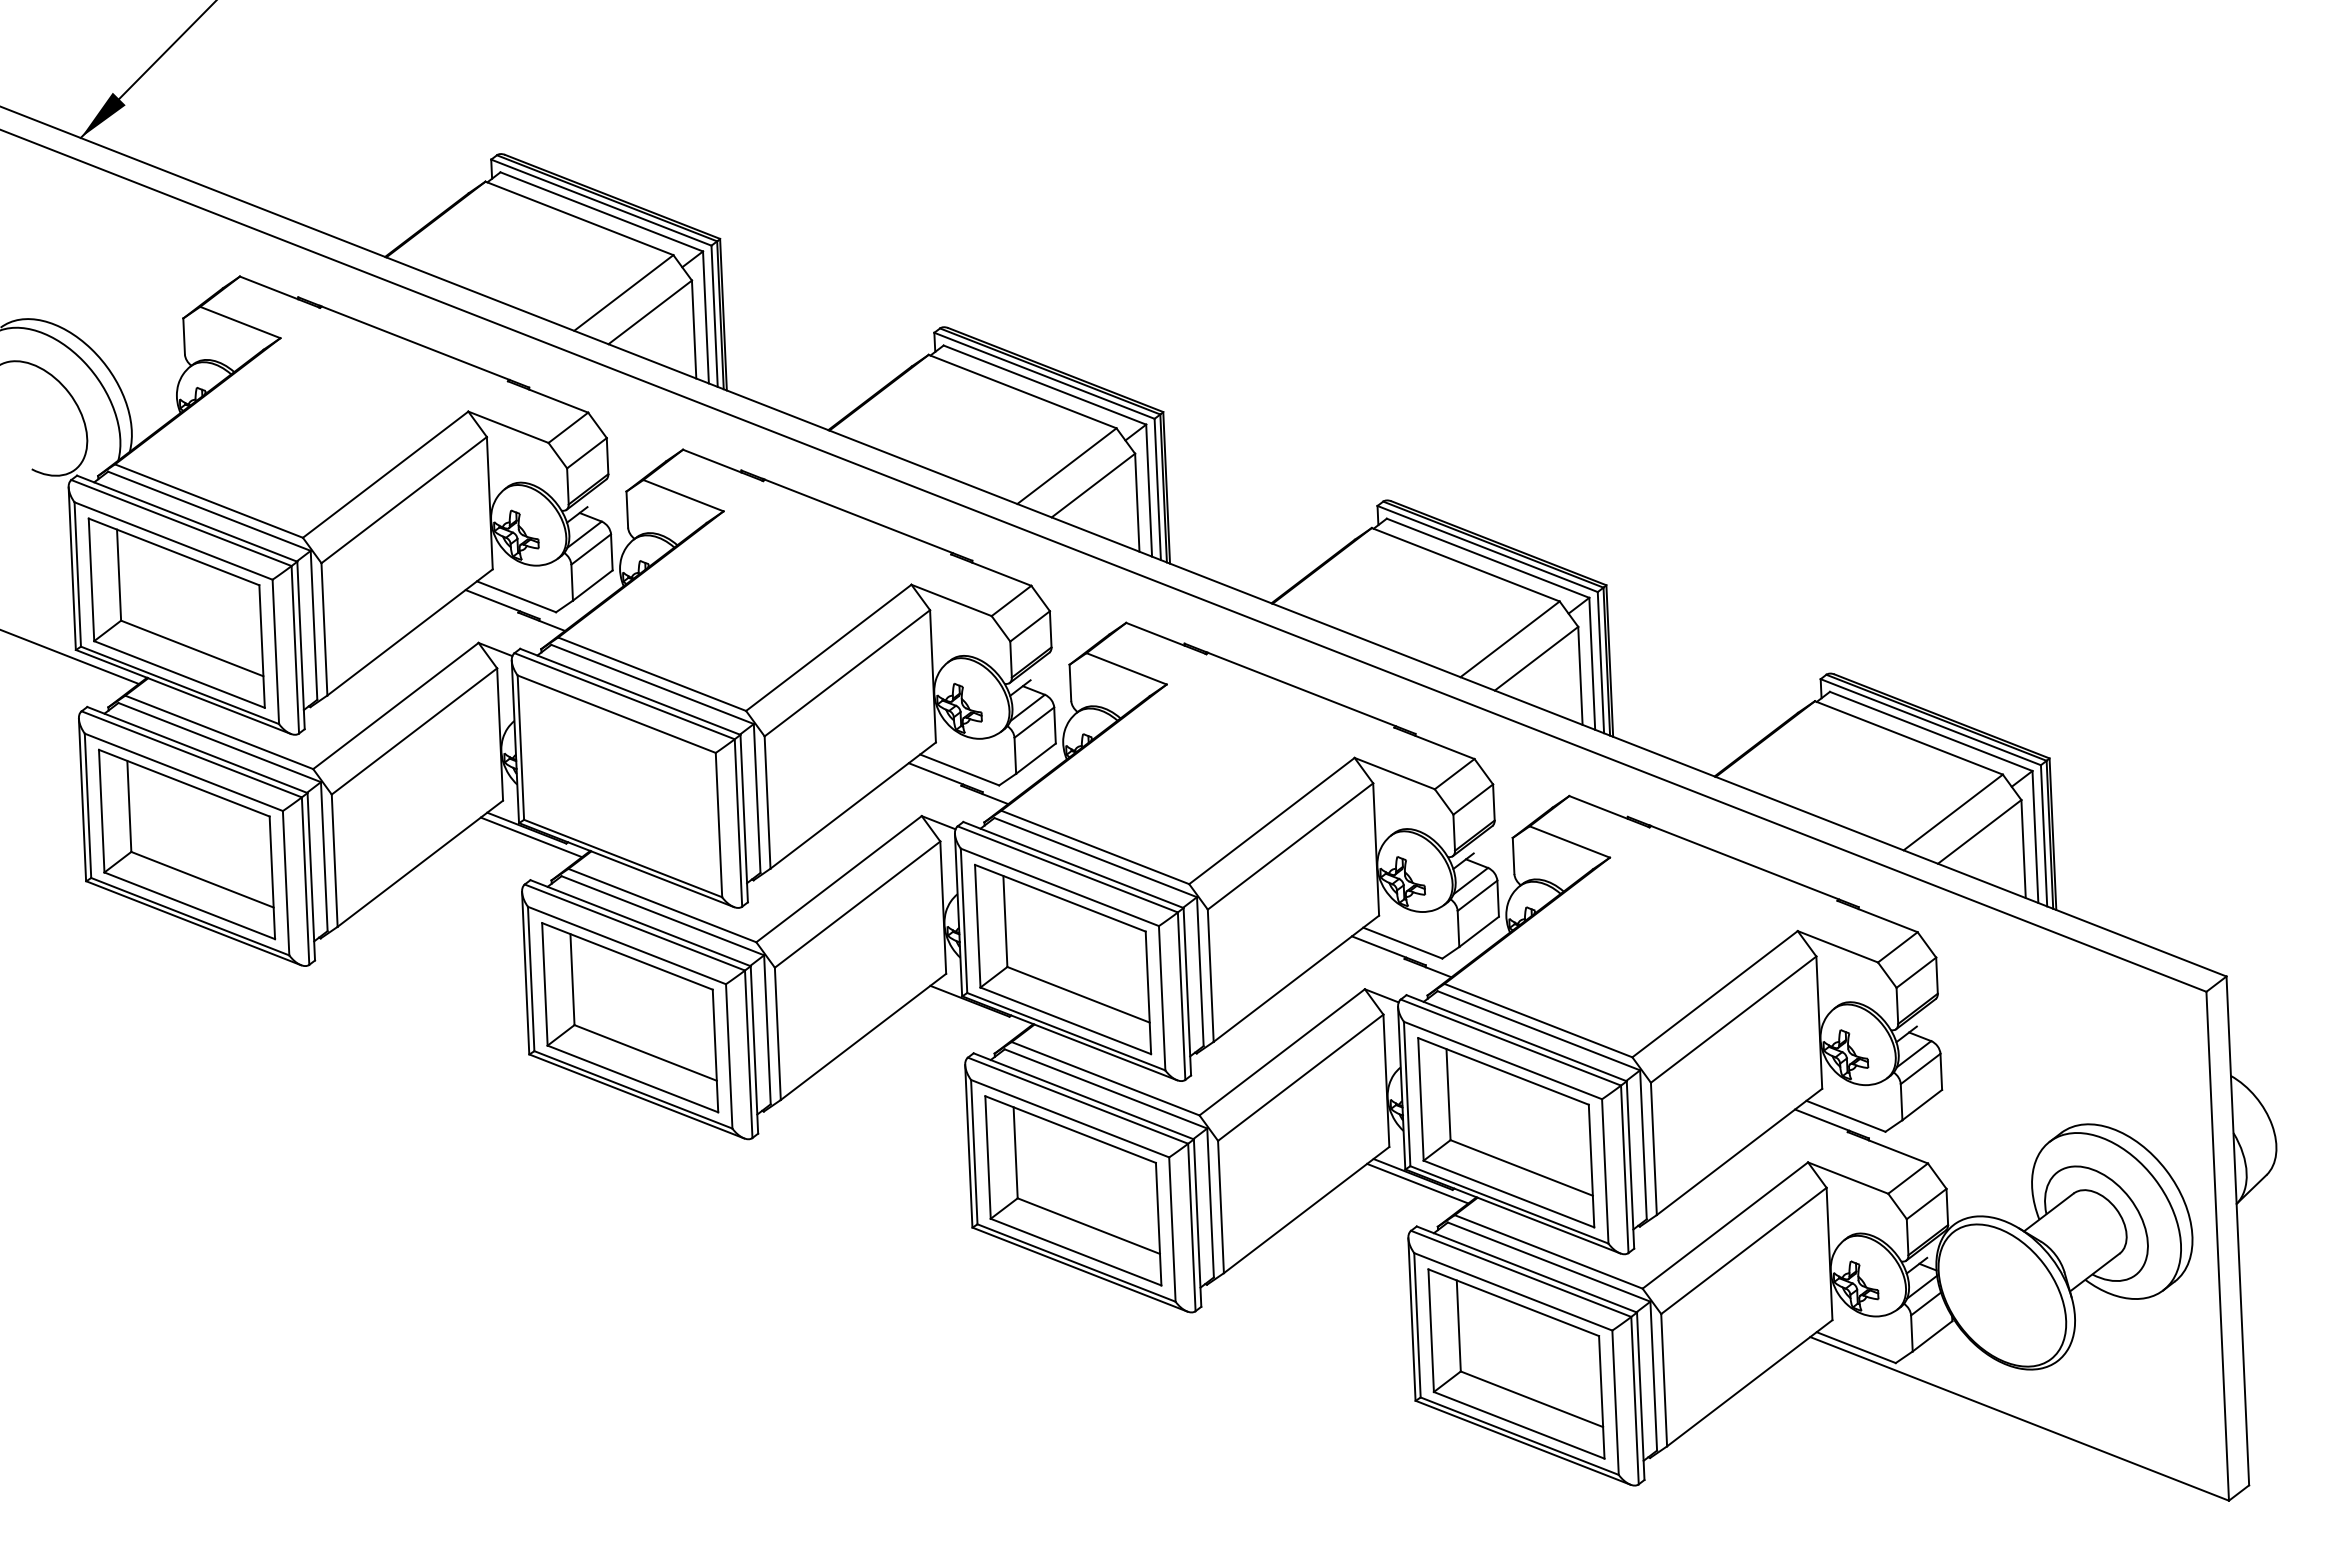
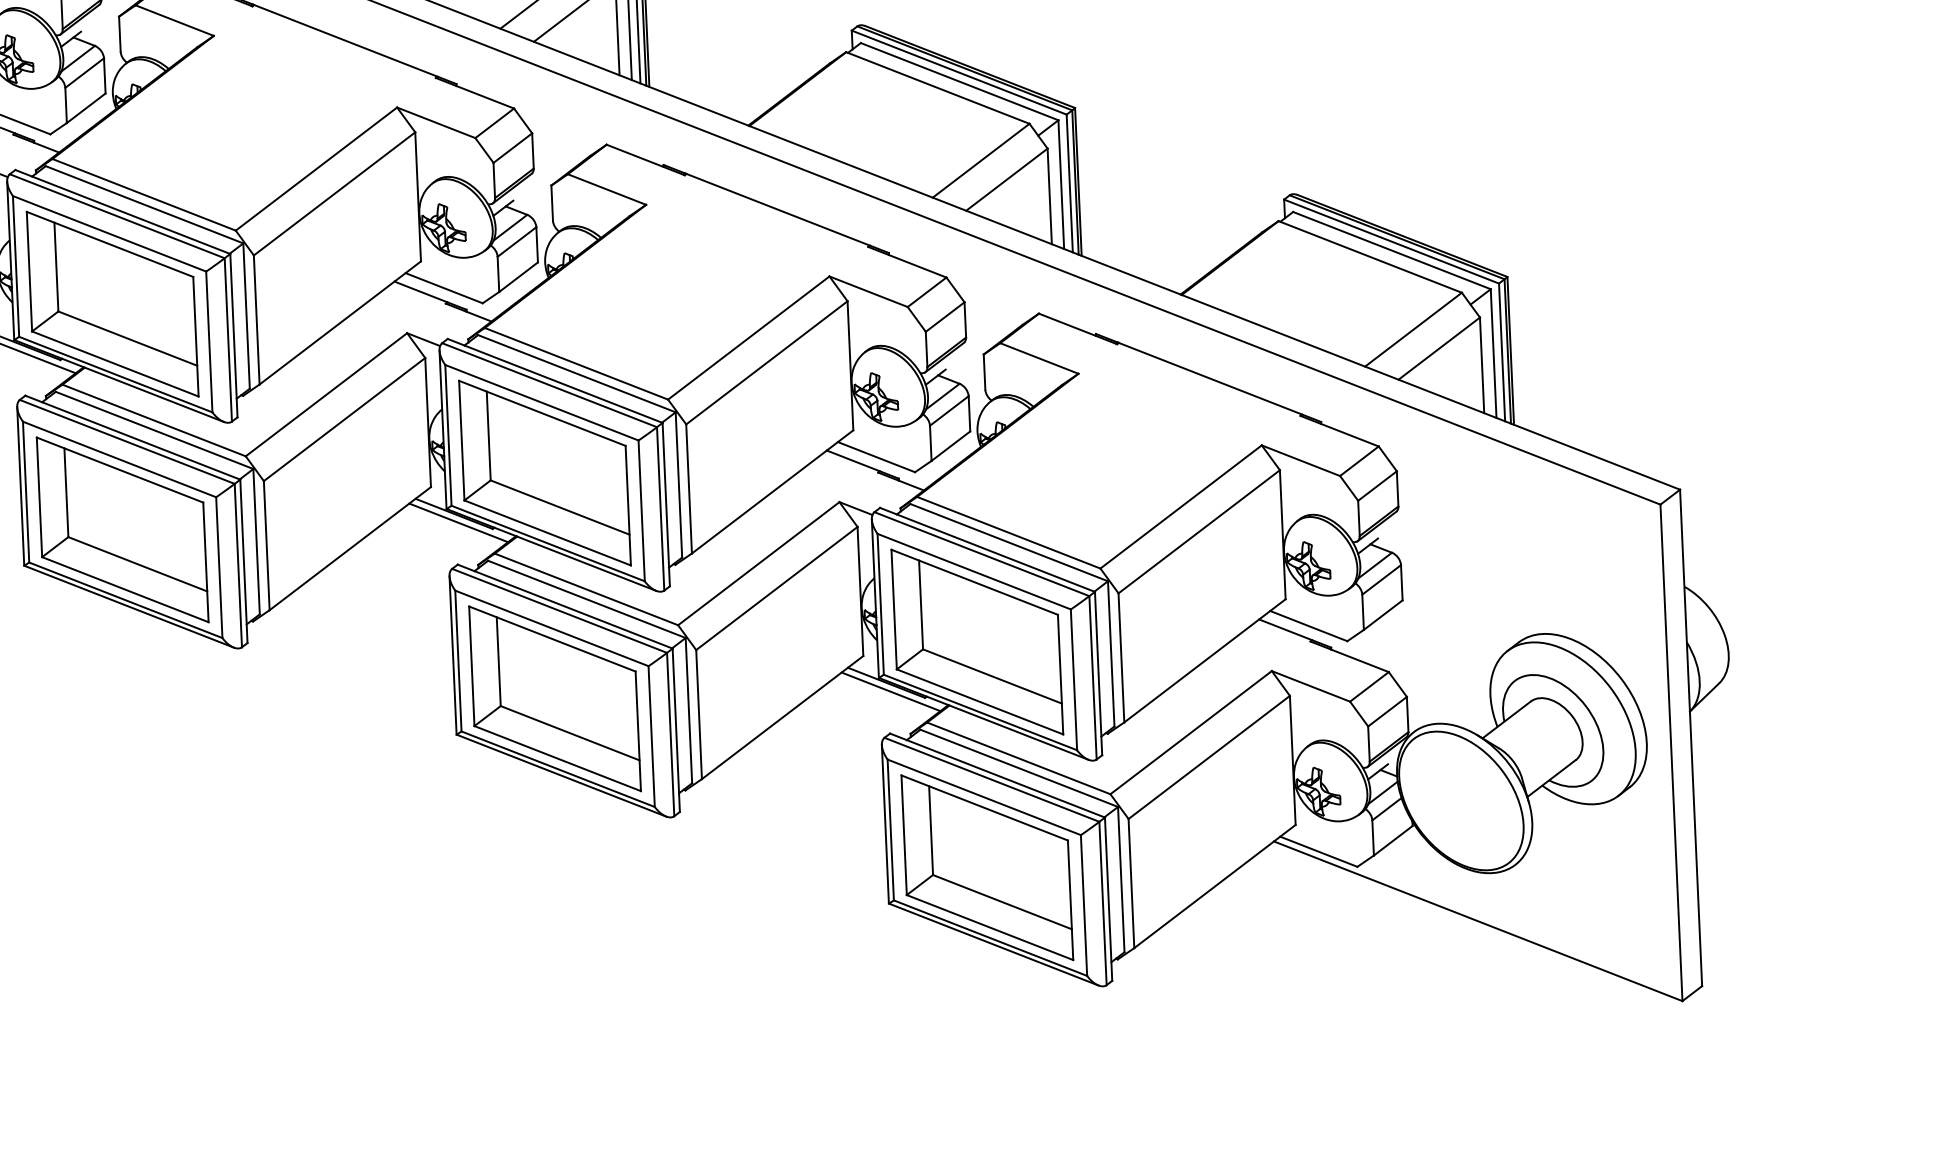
part: (619, 785) -> (112, 303), added
line: (974, 1010) -> (458, 522), added

